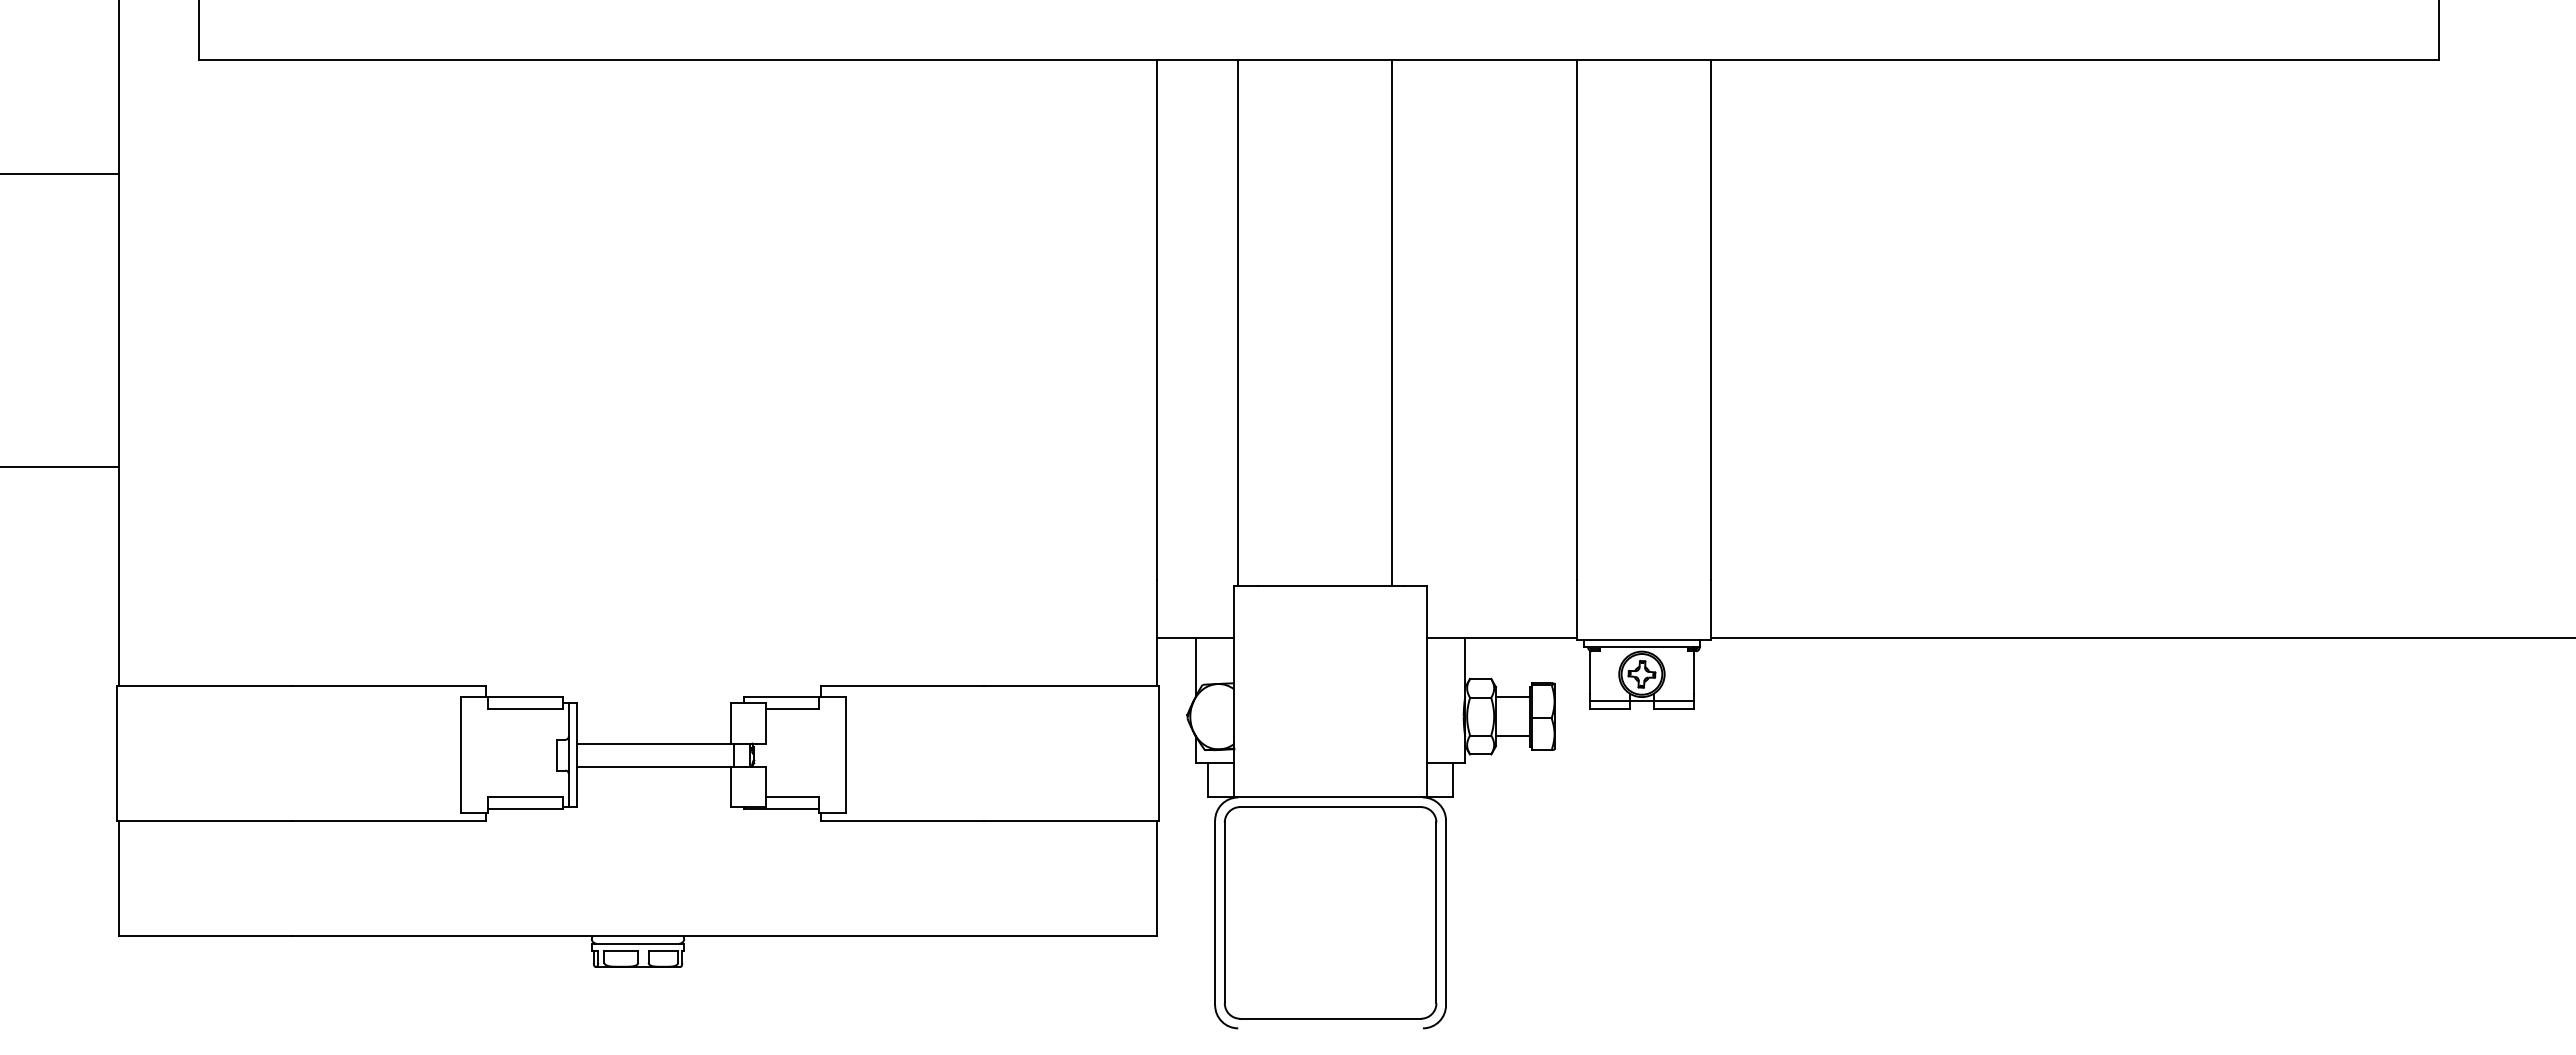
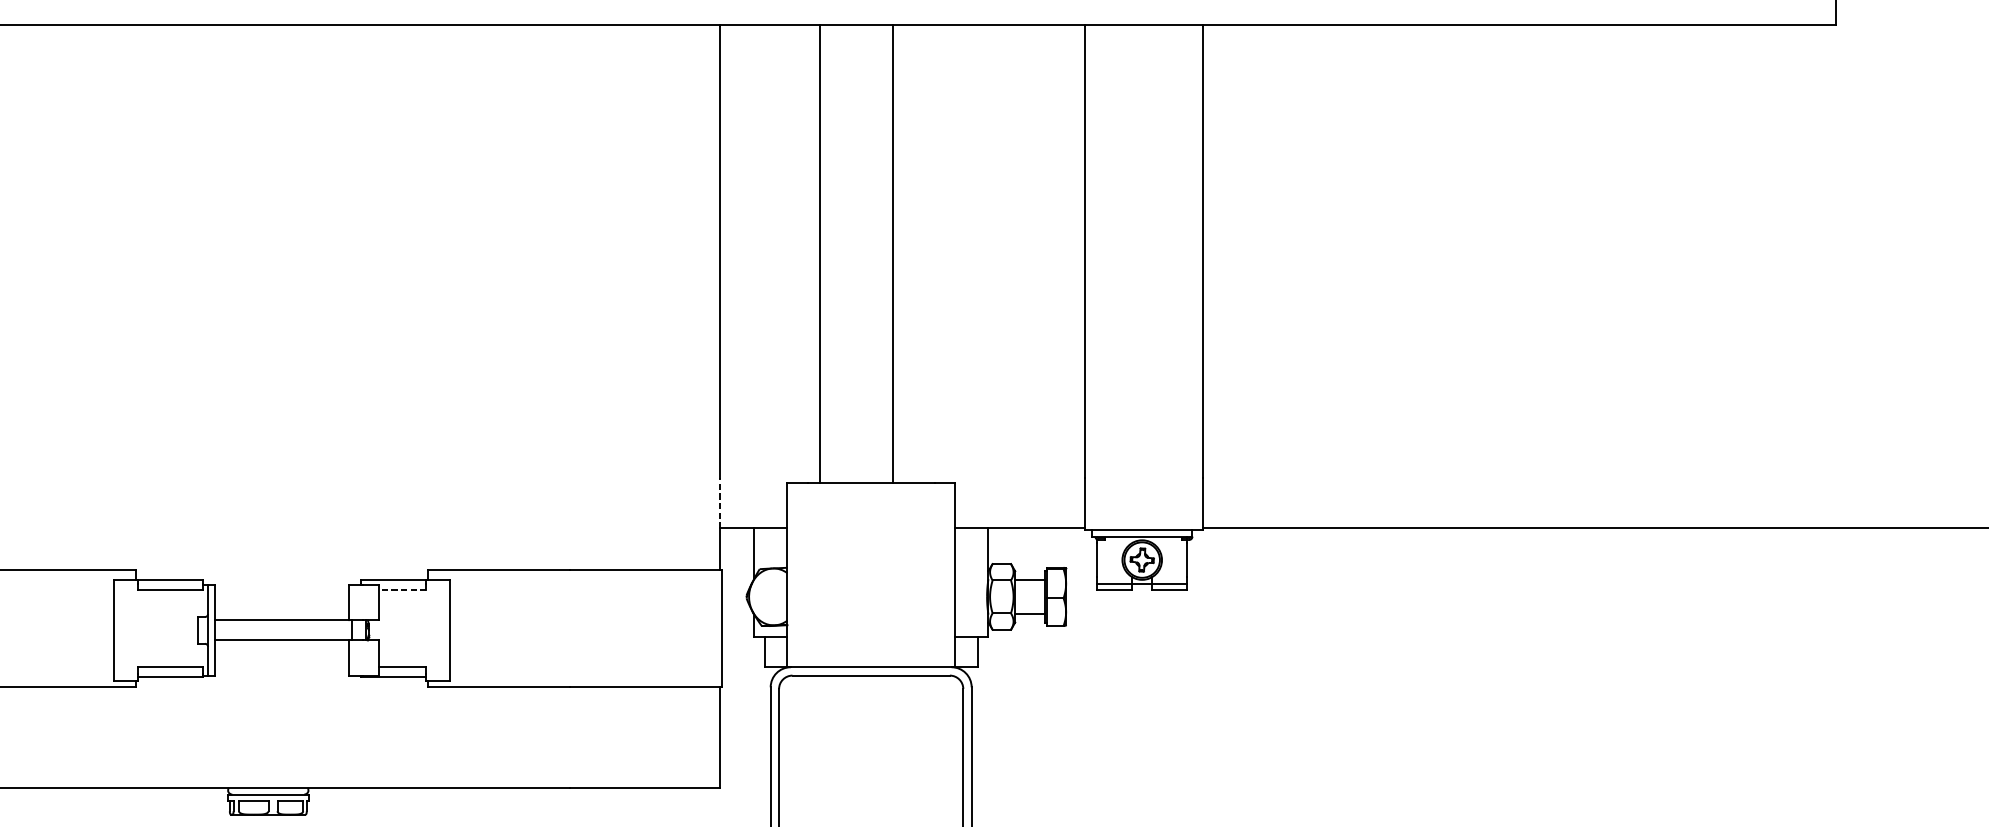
line: (1238, 322) -> (820, 253), moved
line: (1392, 322) -> (892, 253), moved
line: (1157, 608) -> (720, 502), solid -> dashed
line: (792, 709) -> (402, 590), solid -> dashed

